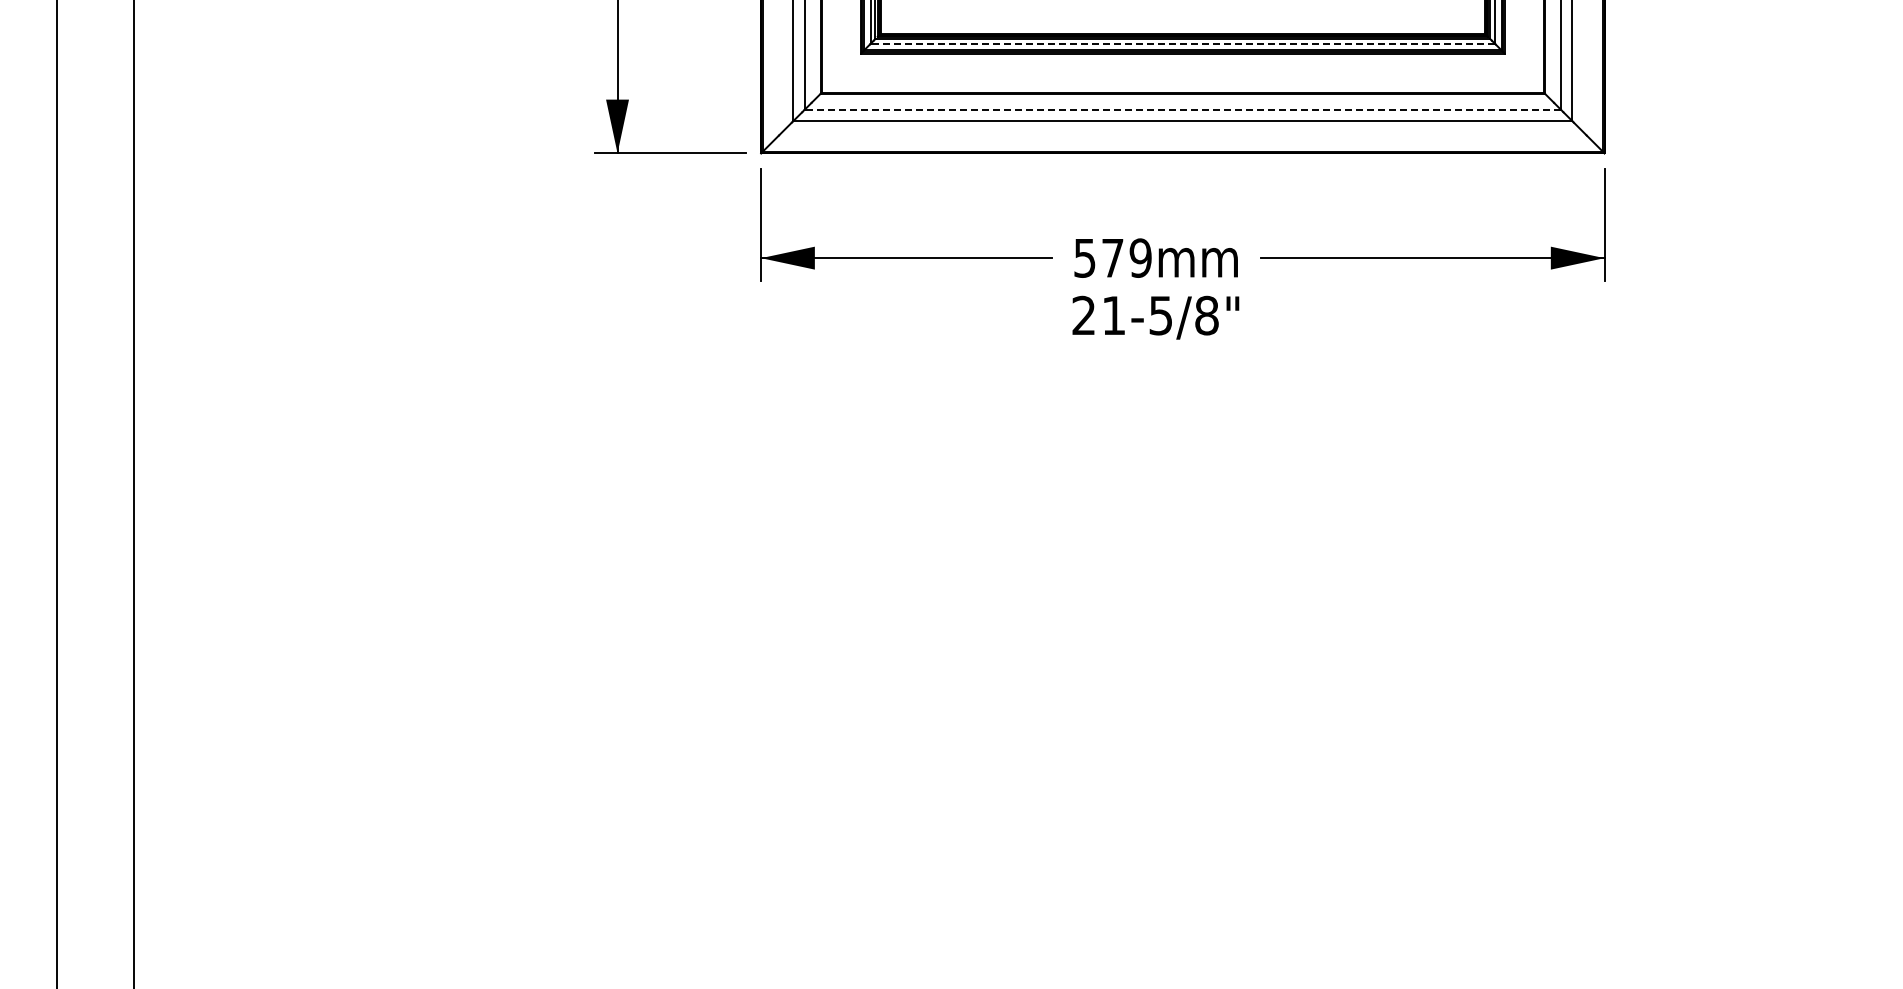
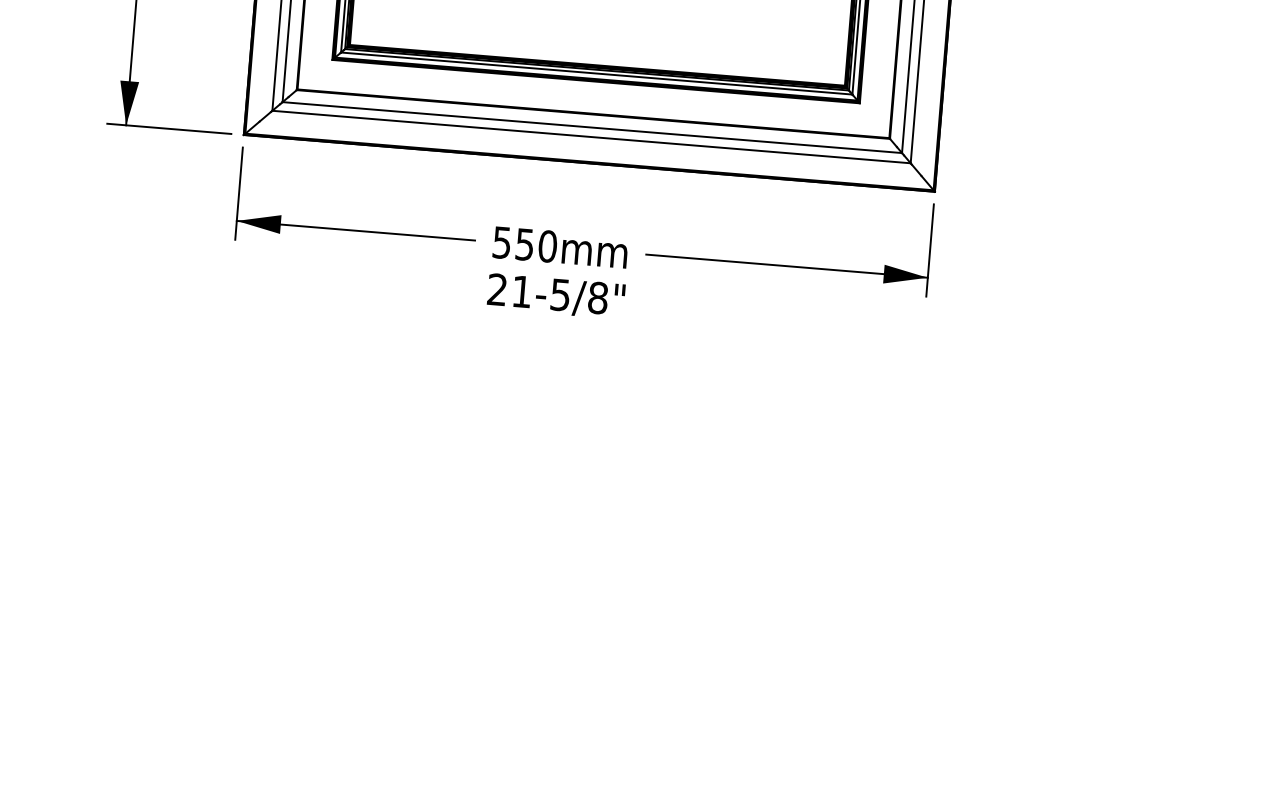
line: (1182, 43) -> (596, 73), dashed -> solid
line: (1182, 109) -> (592, 127), dashed -> solid
text: (1126, 257) -> (536, 245), 579 -> 550

